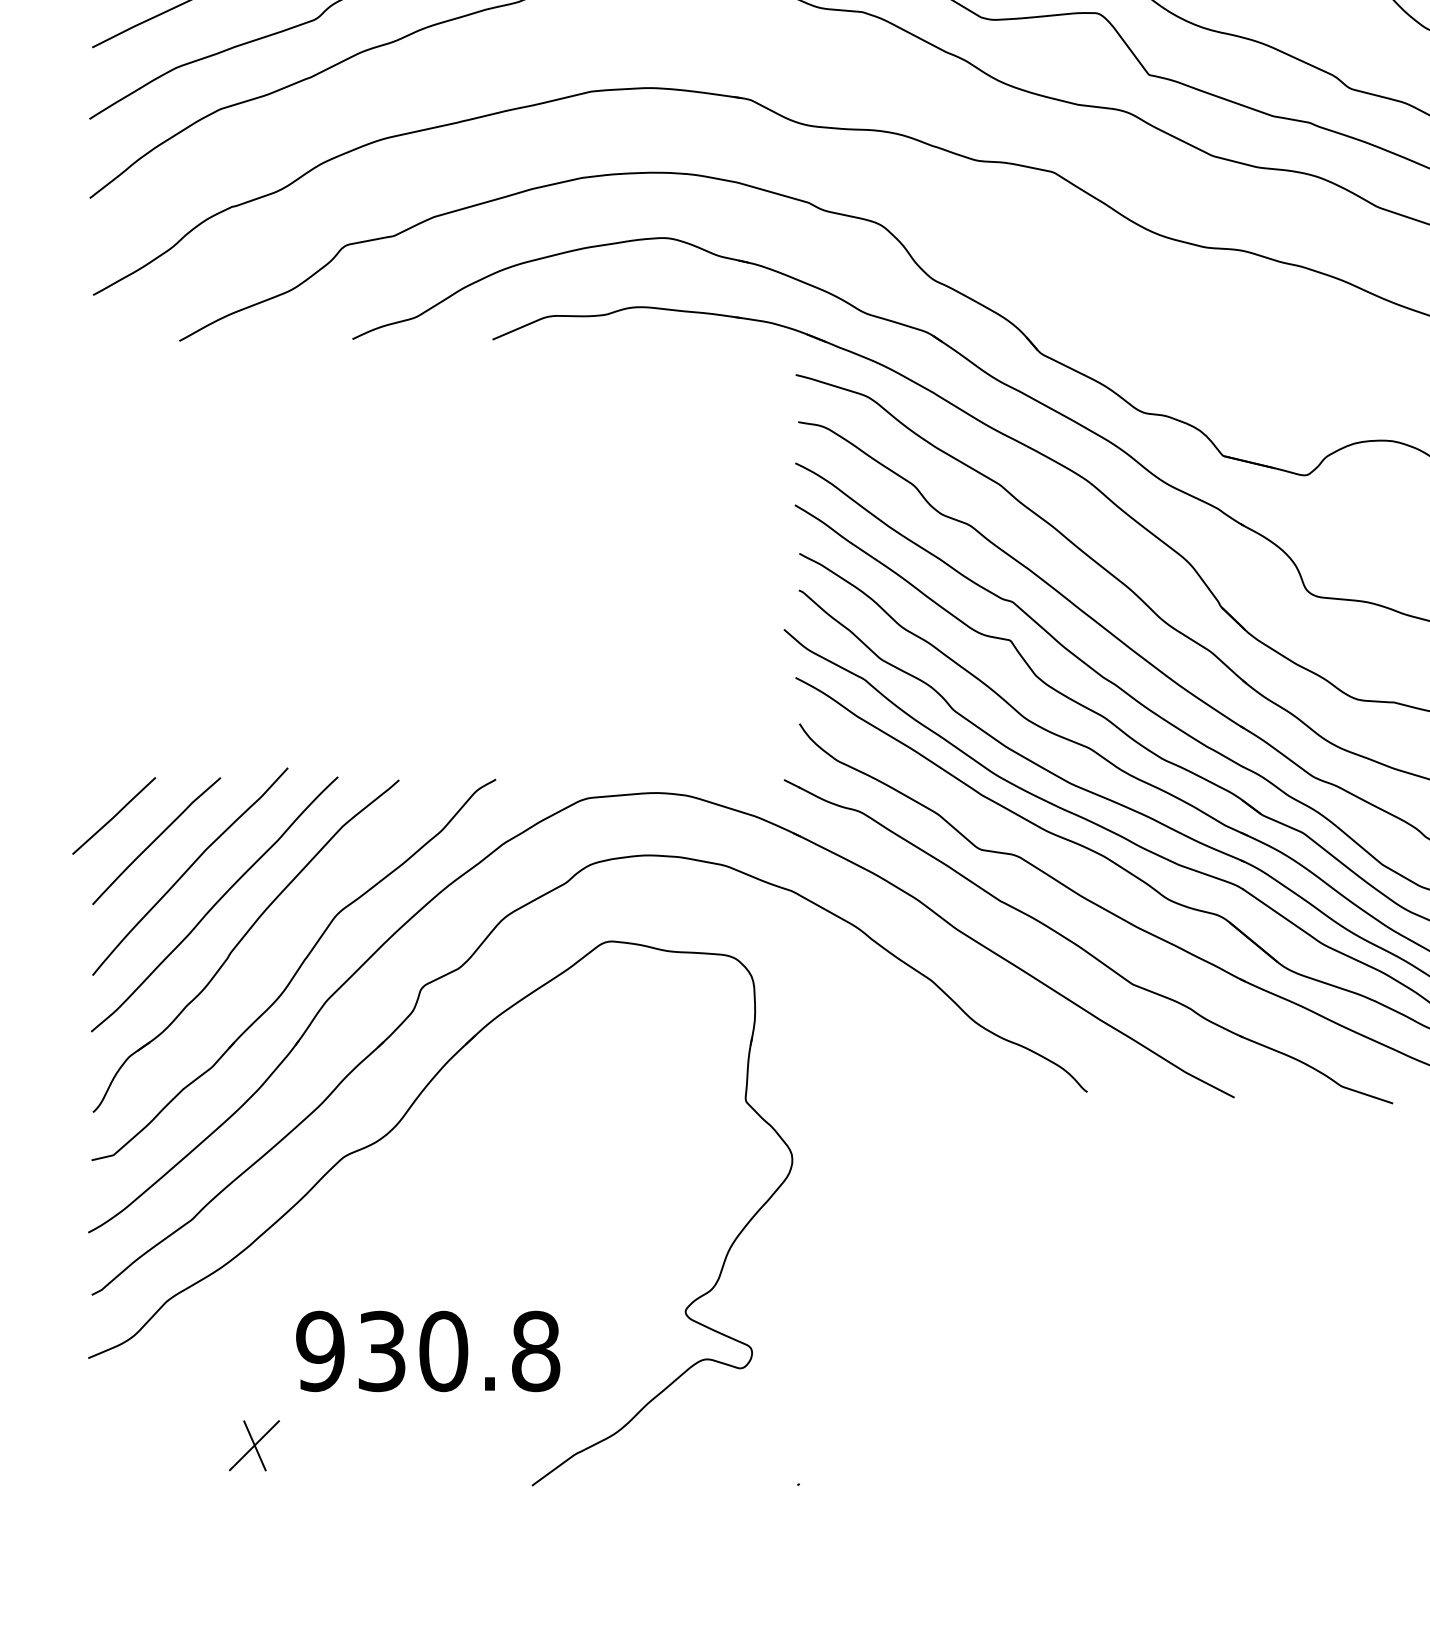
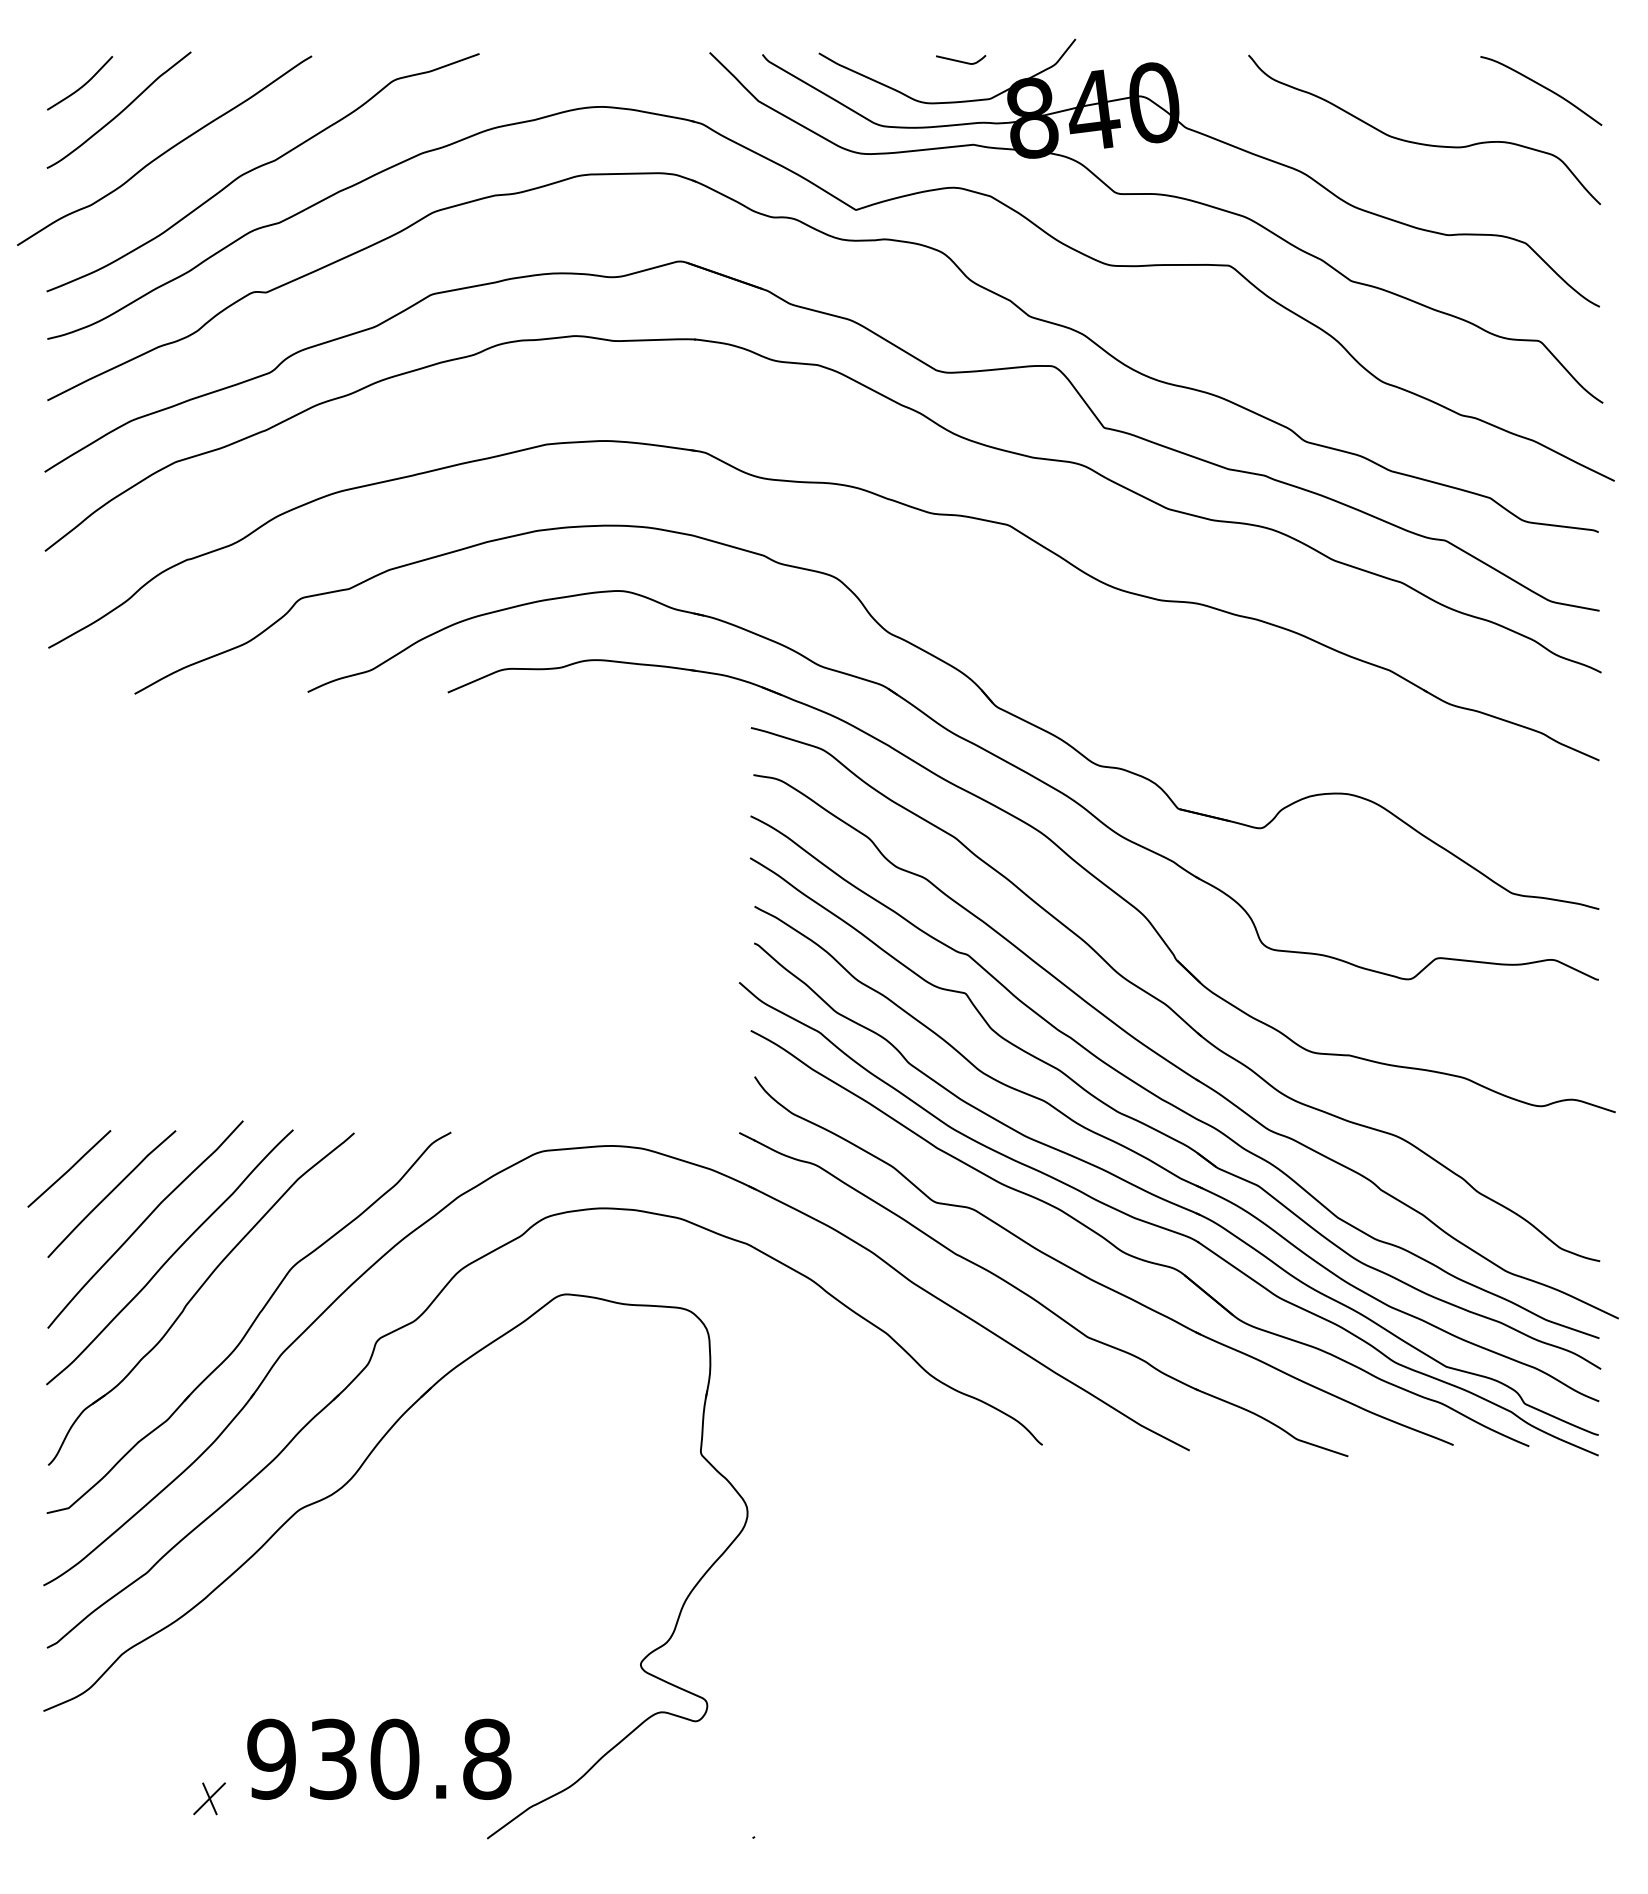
text: (428, 1350) -> (379, 1758), moved
part: (254, 1445) -> (209, 1798), size x0.62

